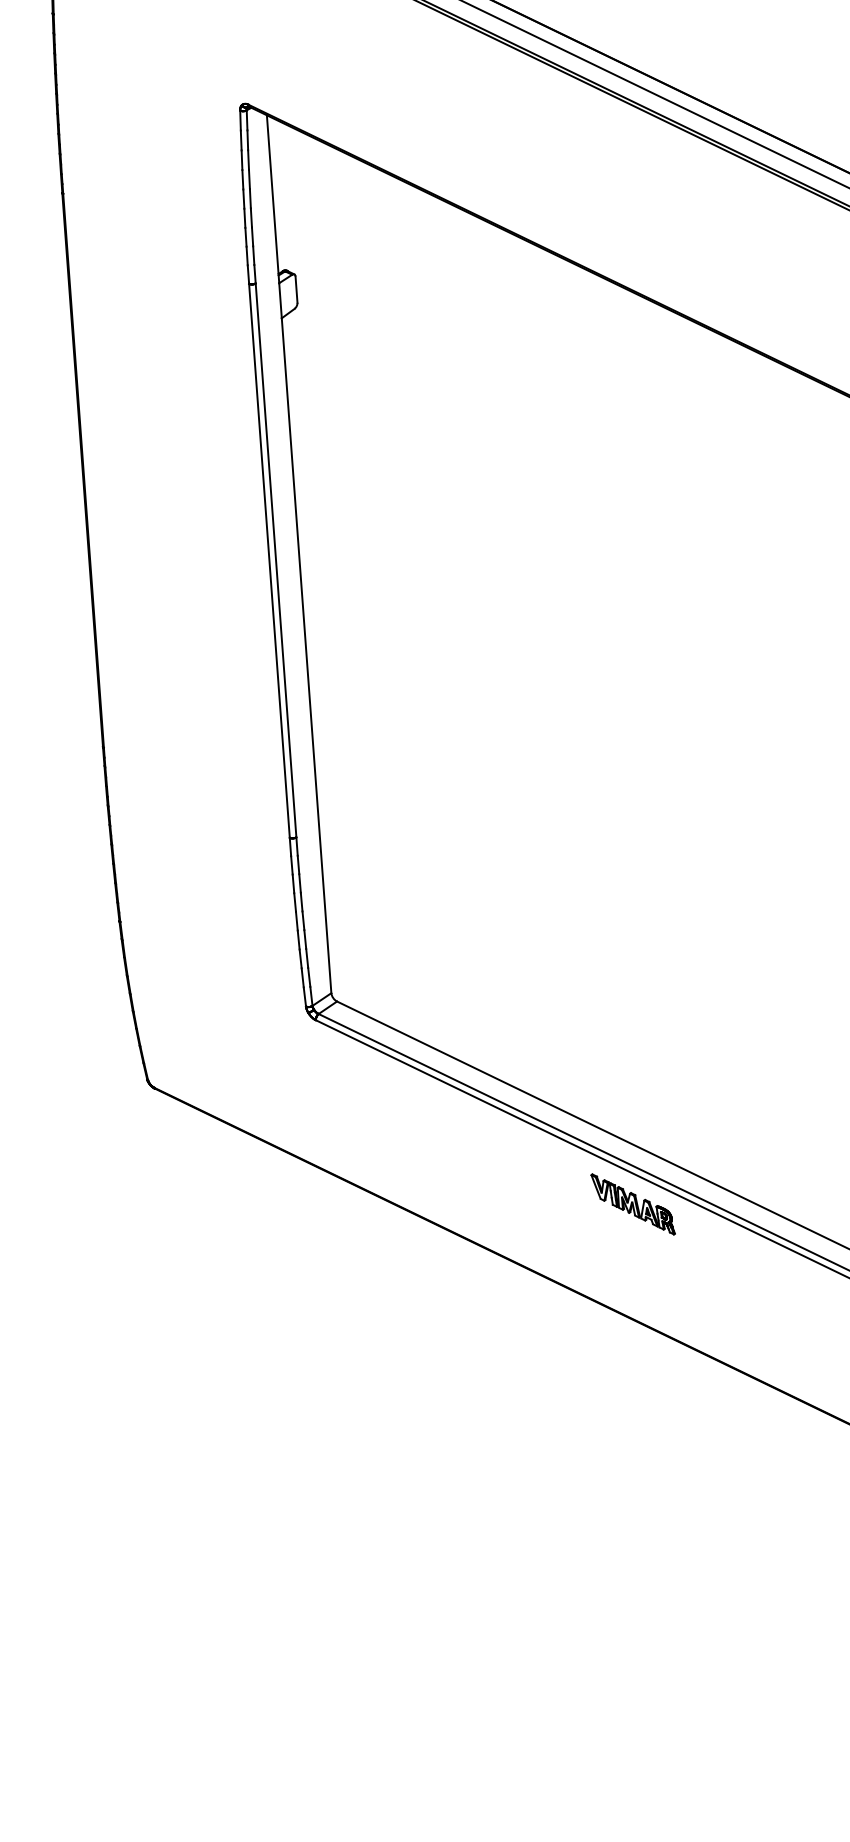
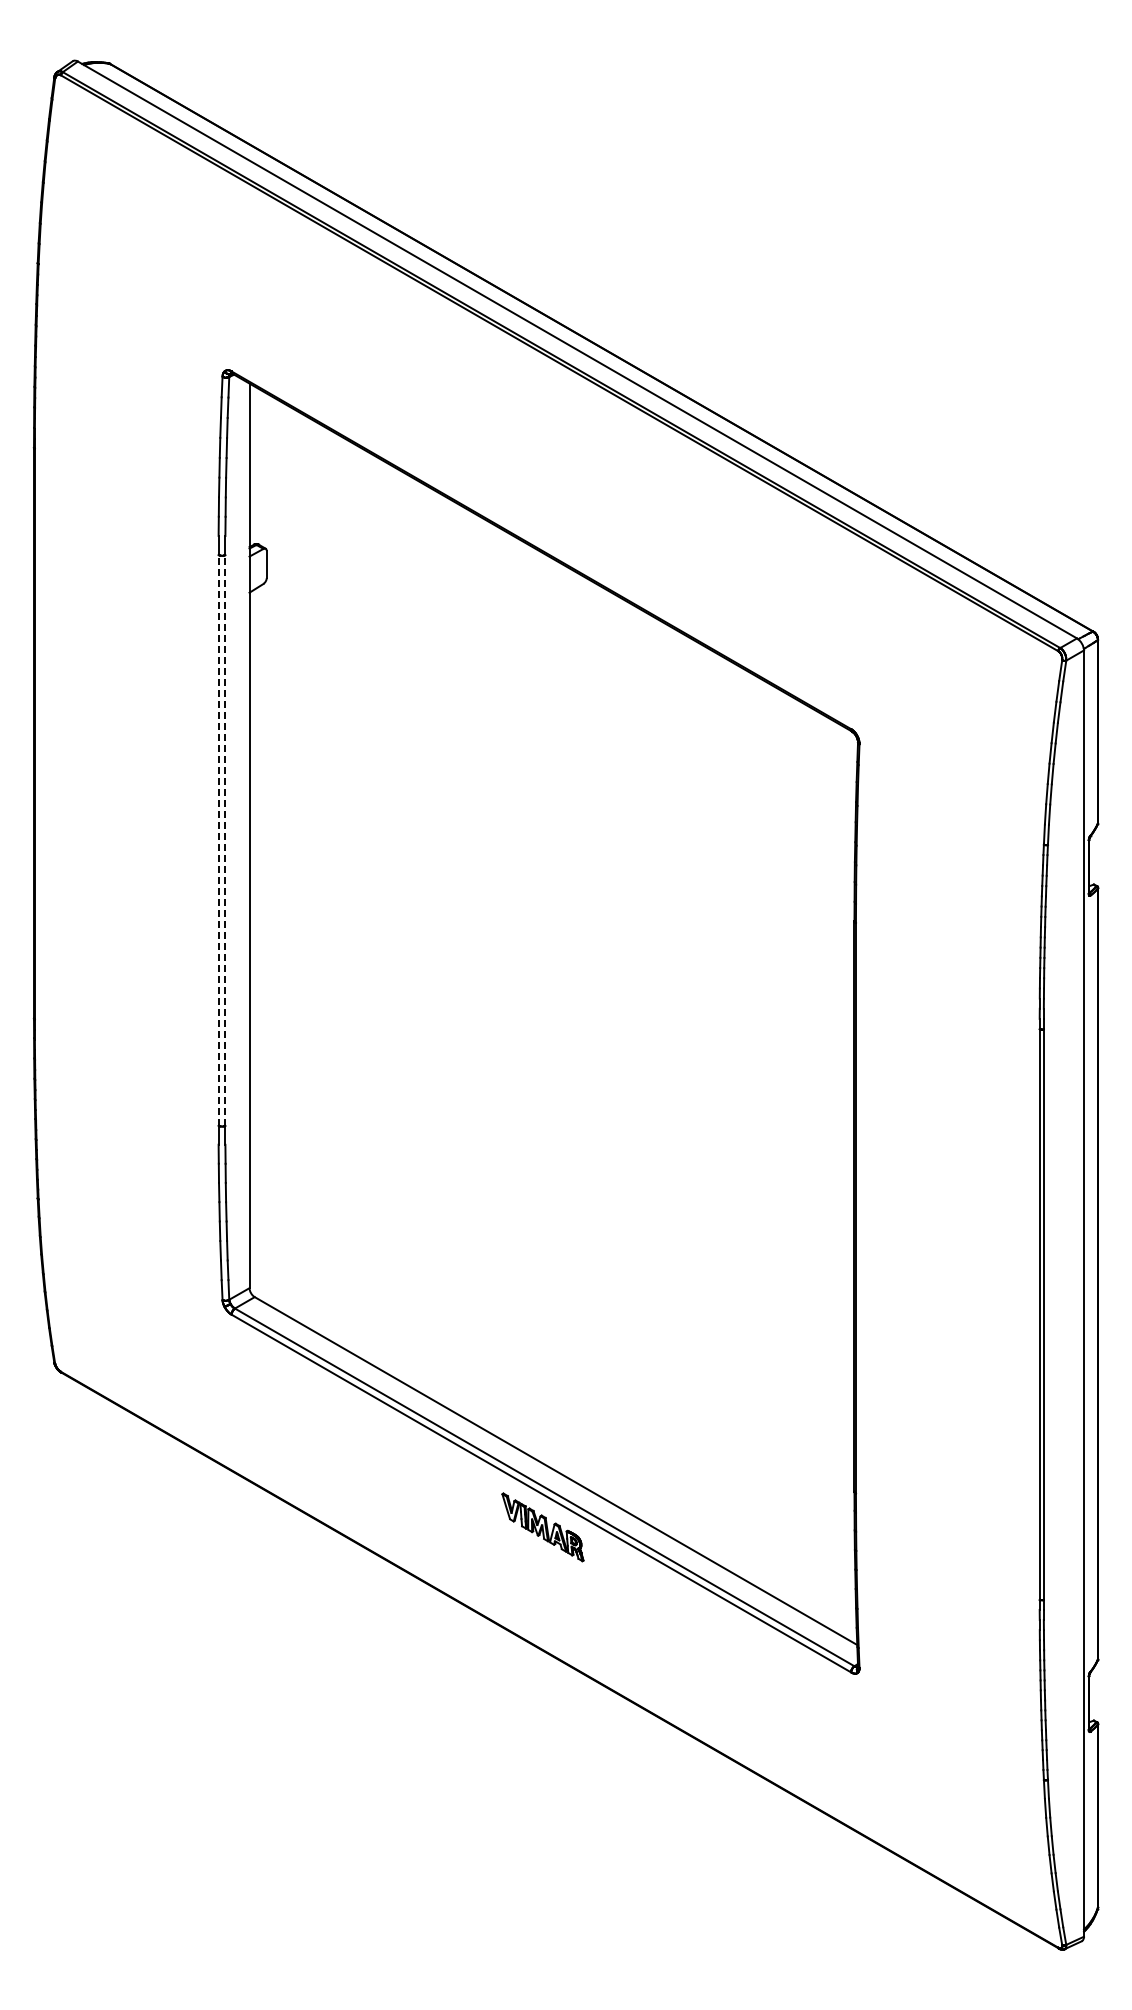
line: (269, 559) -> (218, 839), solid -> dashed
line: (276, 559) -> (225, 839), solid -> dashed

